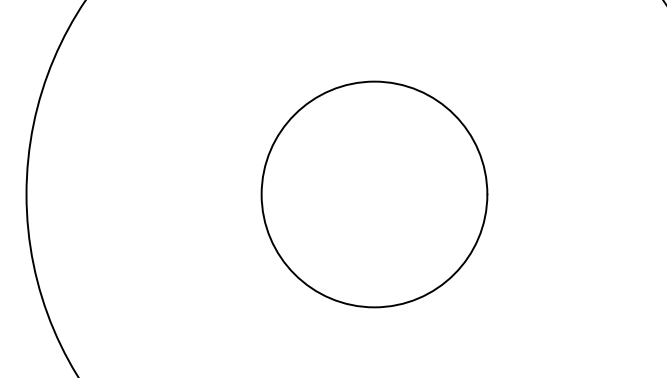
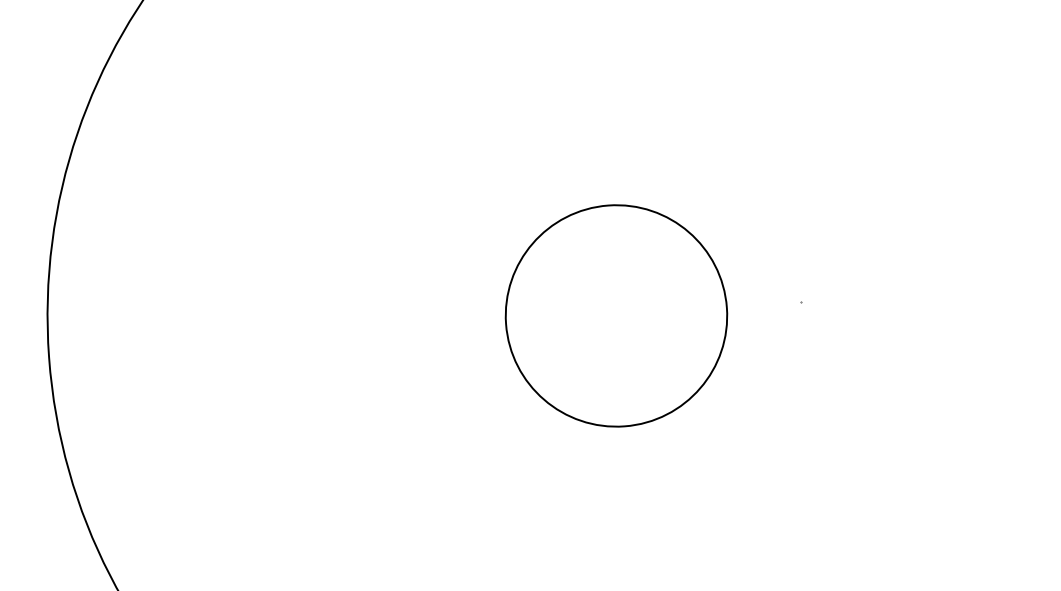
circle: (374, 194) -> (616, 315), size x0.6

